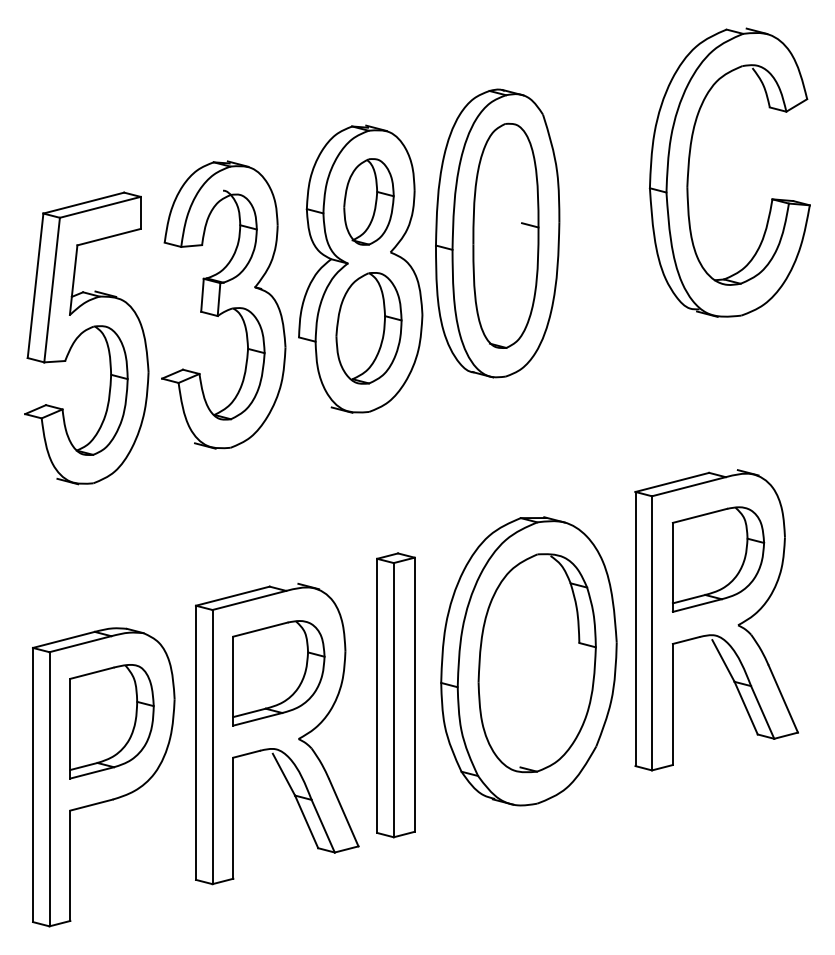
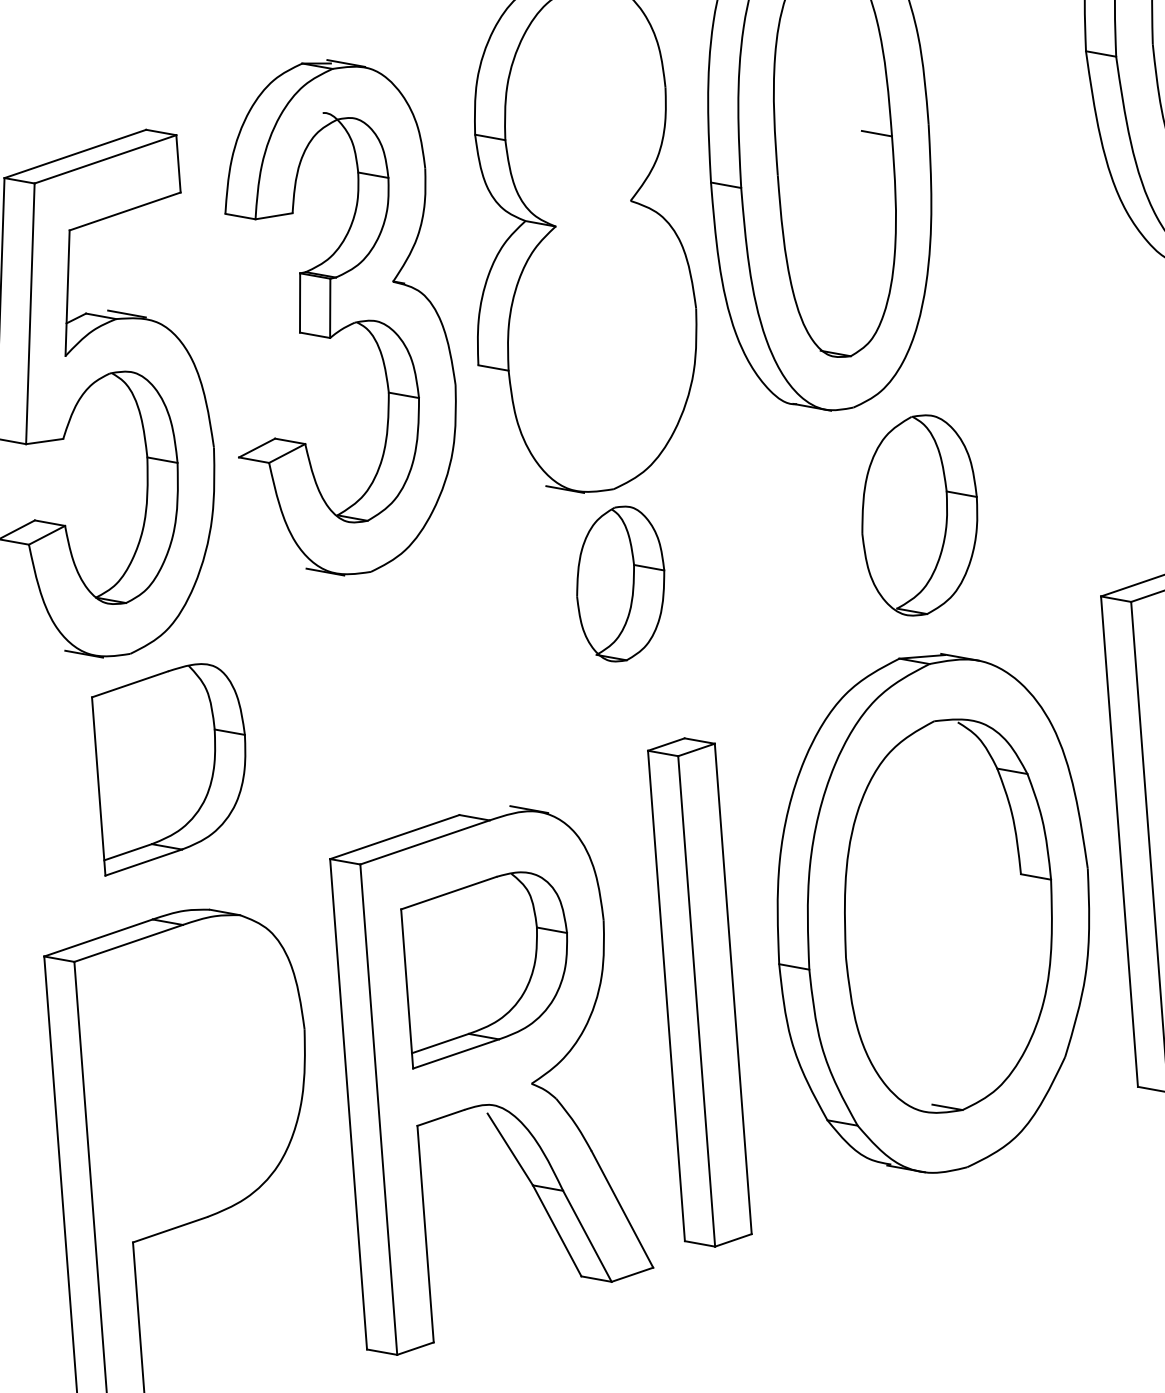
part: (368, 201) -> (619, 583), moved
part: (368, 328) -> (918, 515), moved
part: (111, 721) -> (171, 768), moved

